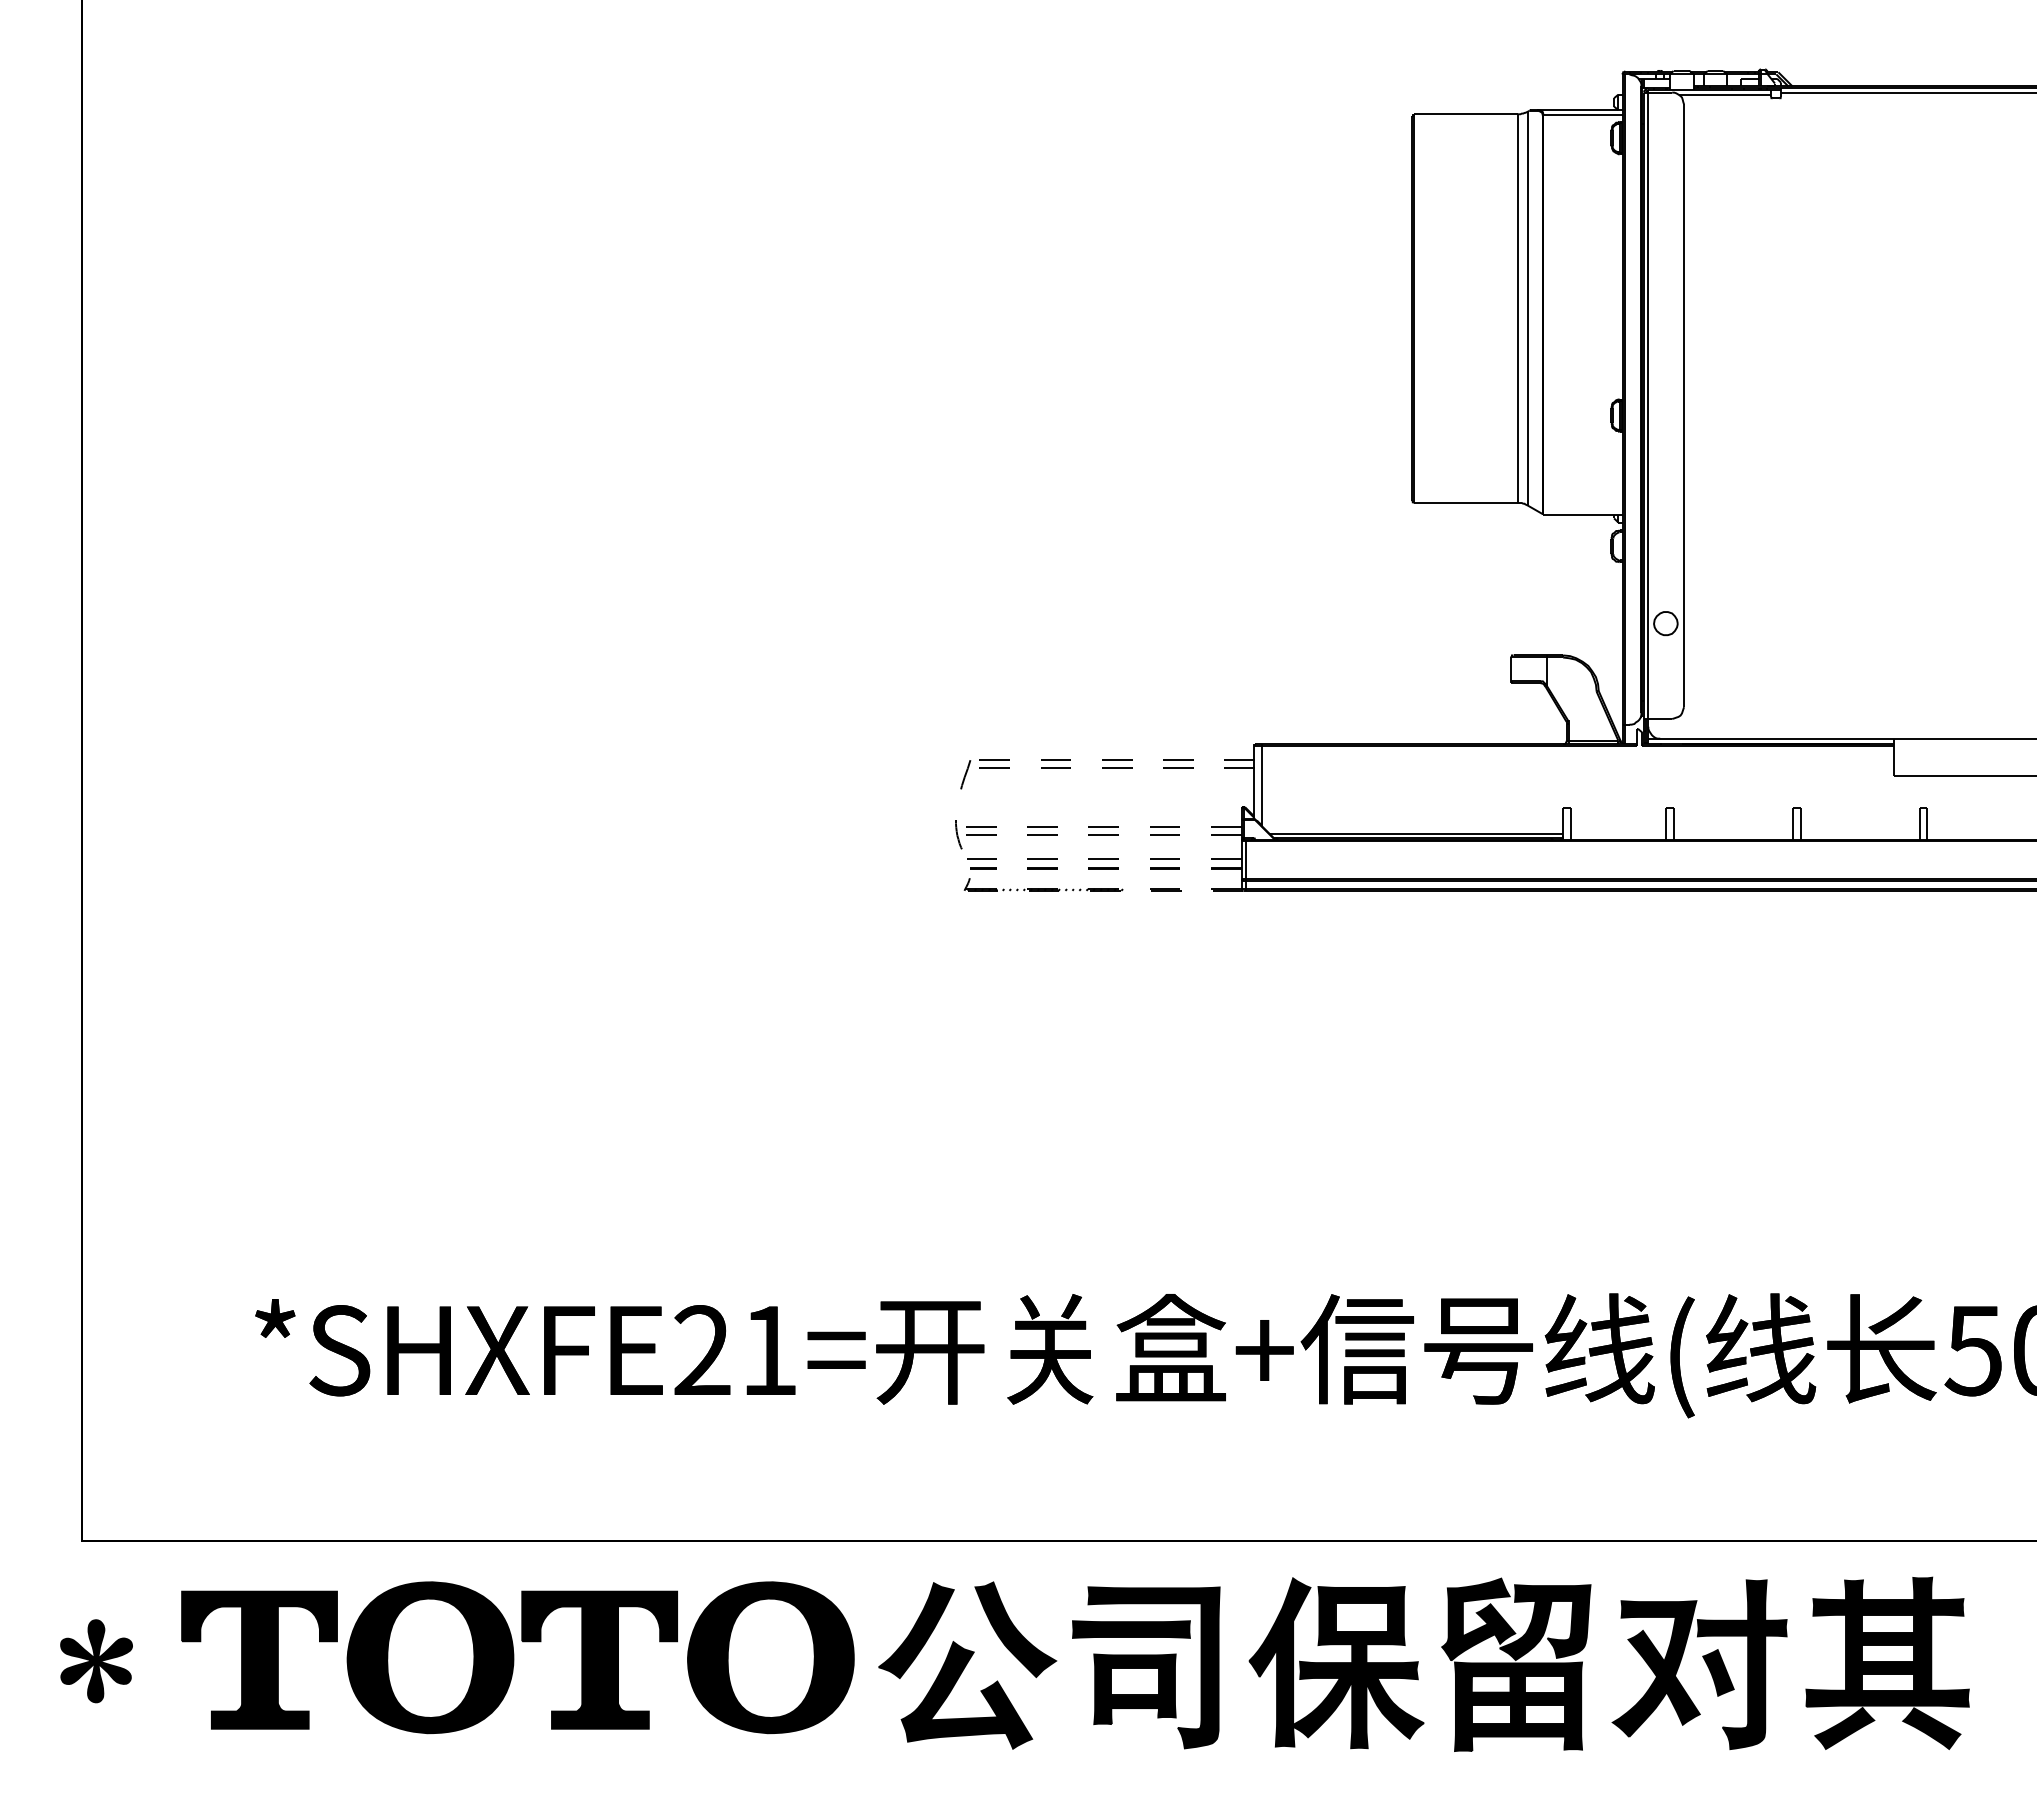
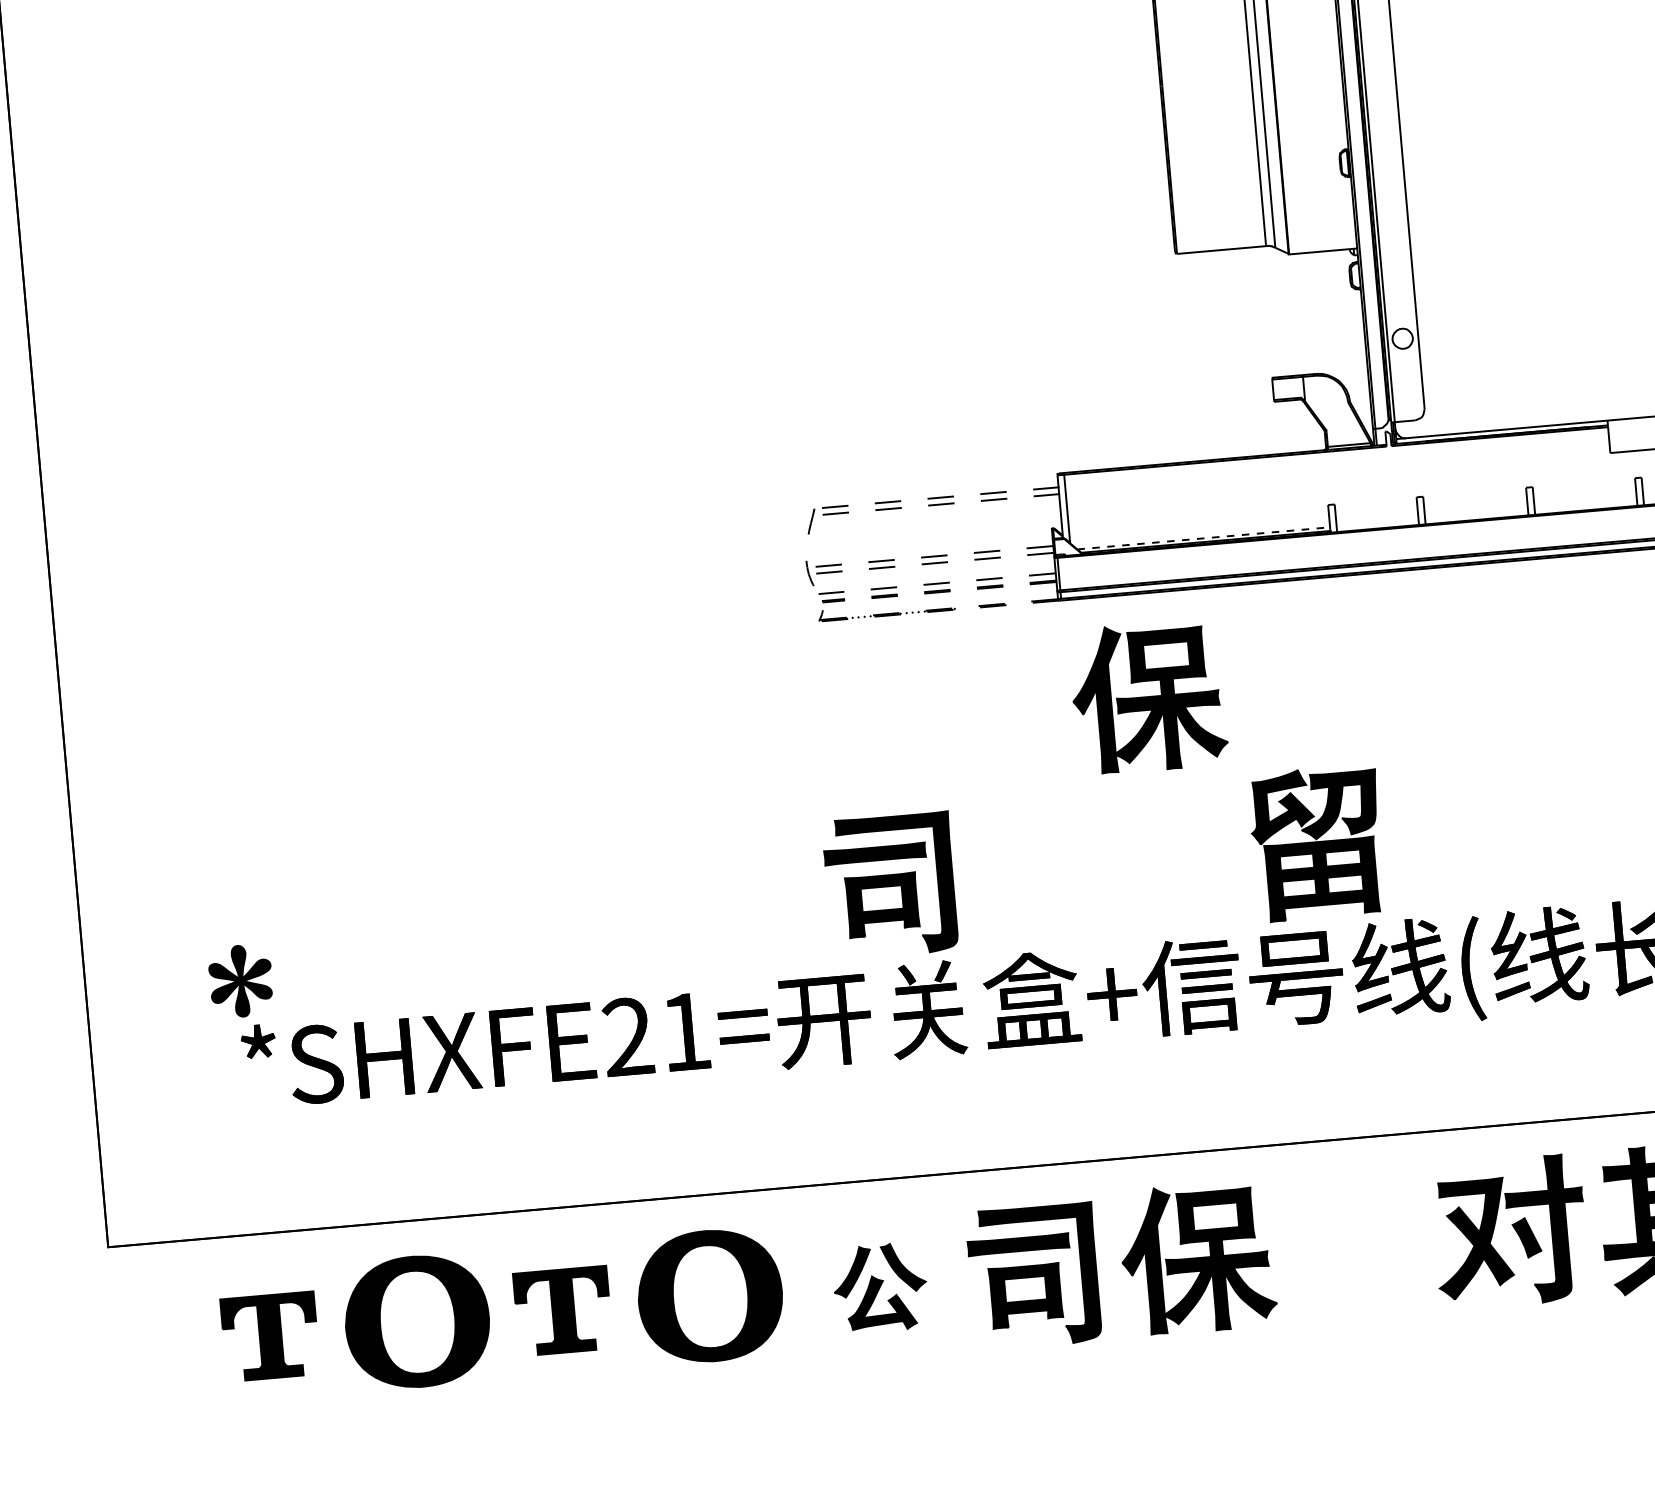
line: (1416, 833) -> (1203, 538), solid -> dashed
part: (1336, 1011) -> (1148, 697), added
part: (1020, 1202) -> (890, 885), added
part: (259, 1659) -> (270, 1336), size x0.7
part: (599, 1659) -> (562, 1310), size x0.7
part: (96, 1661) -> (241, 981), moved
part: (1516, 1664) -> (1317, 843), moved
part: (967, 1665) -> (880, 1288), size x0.6

